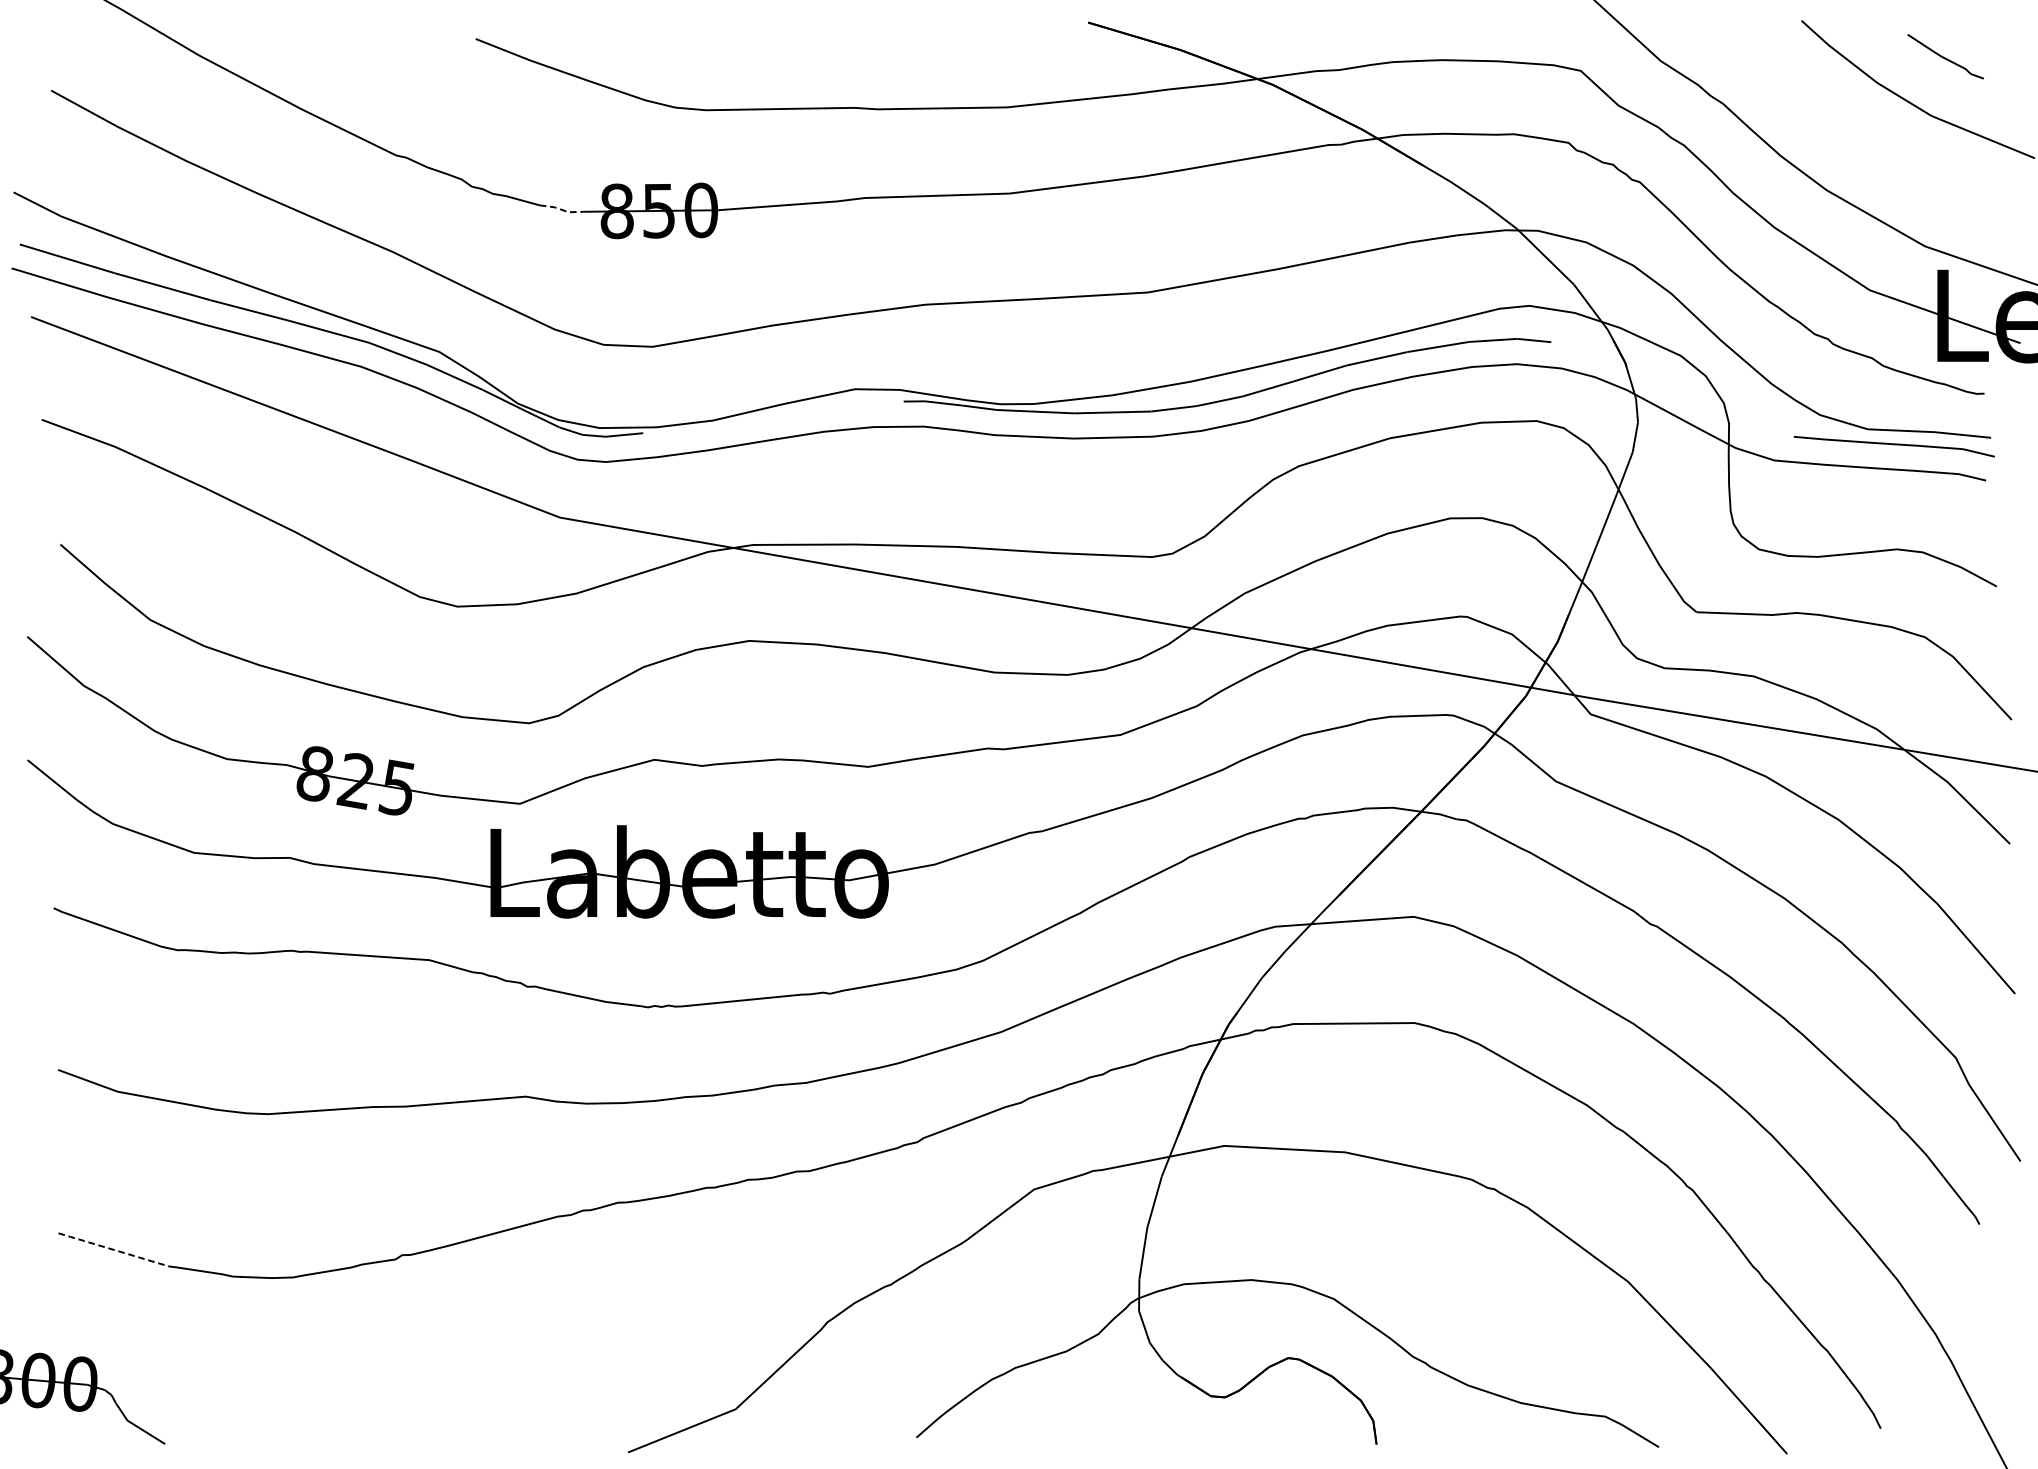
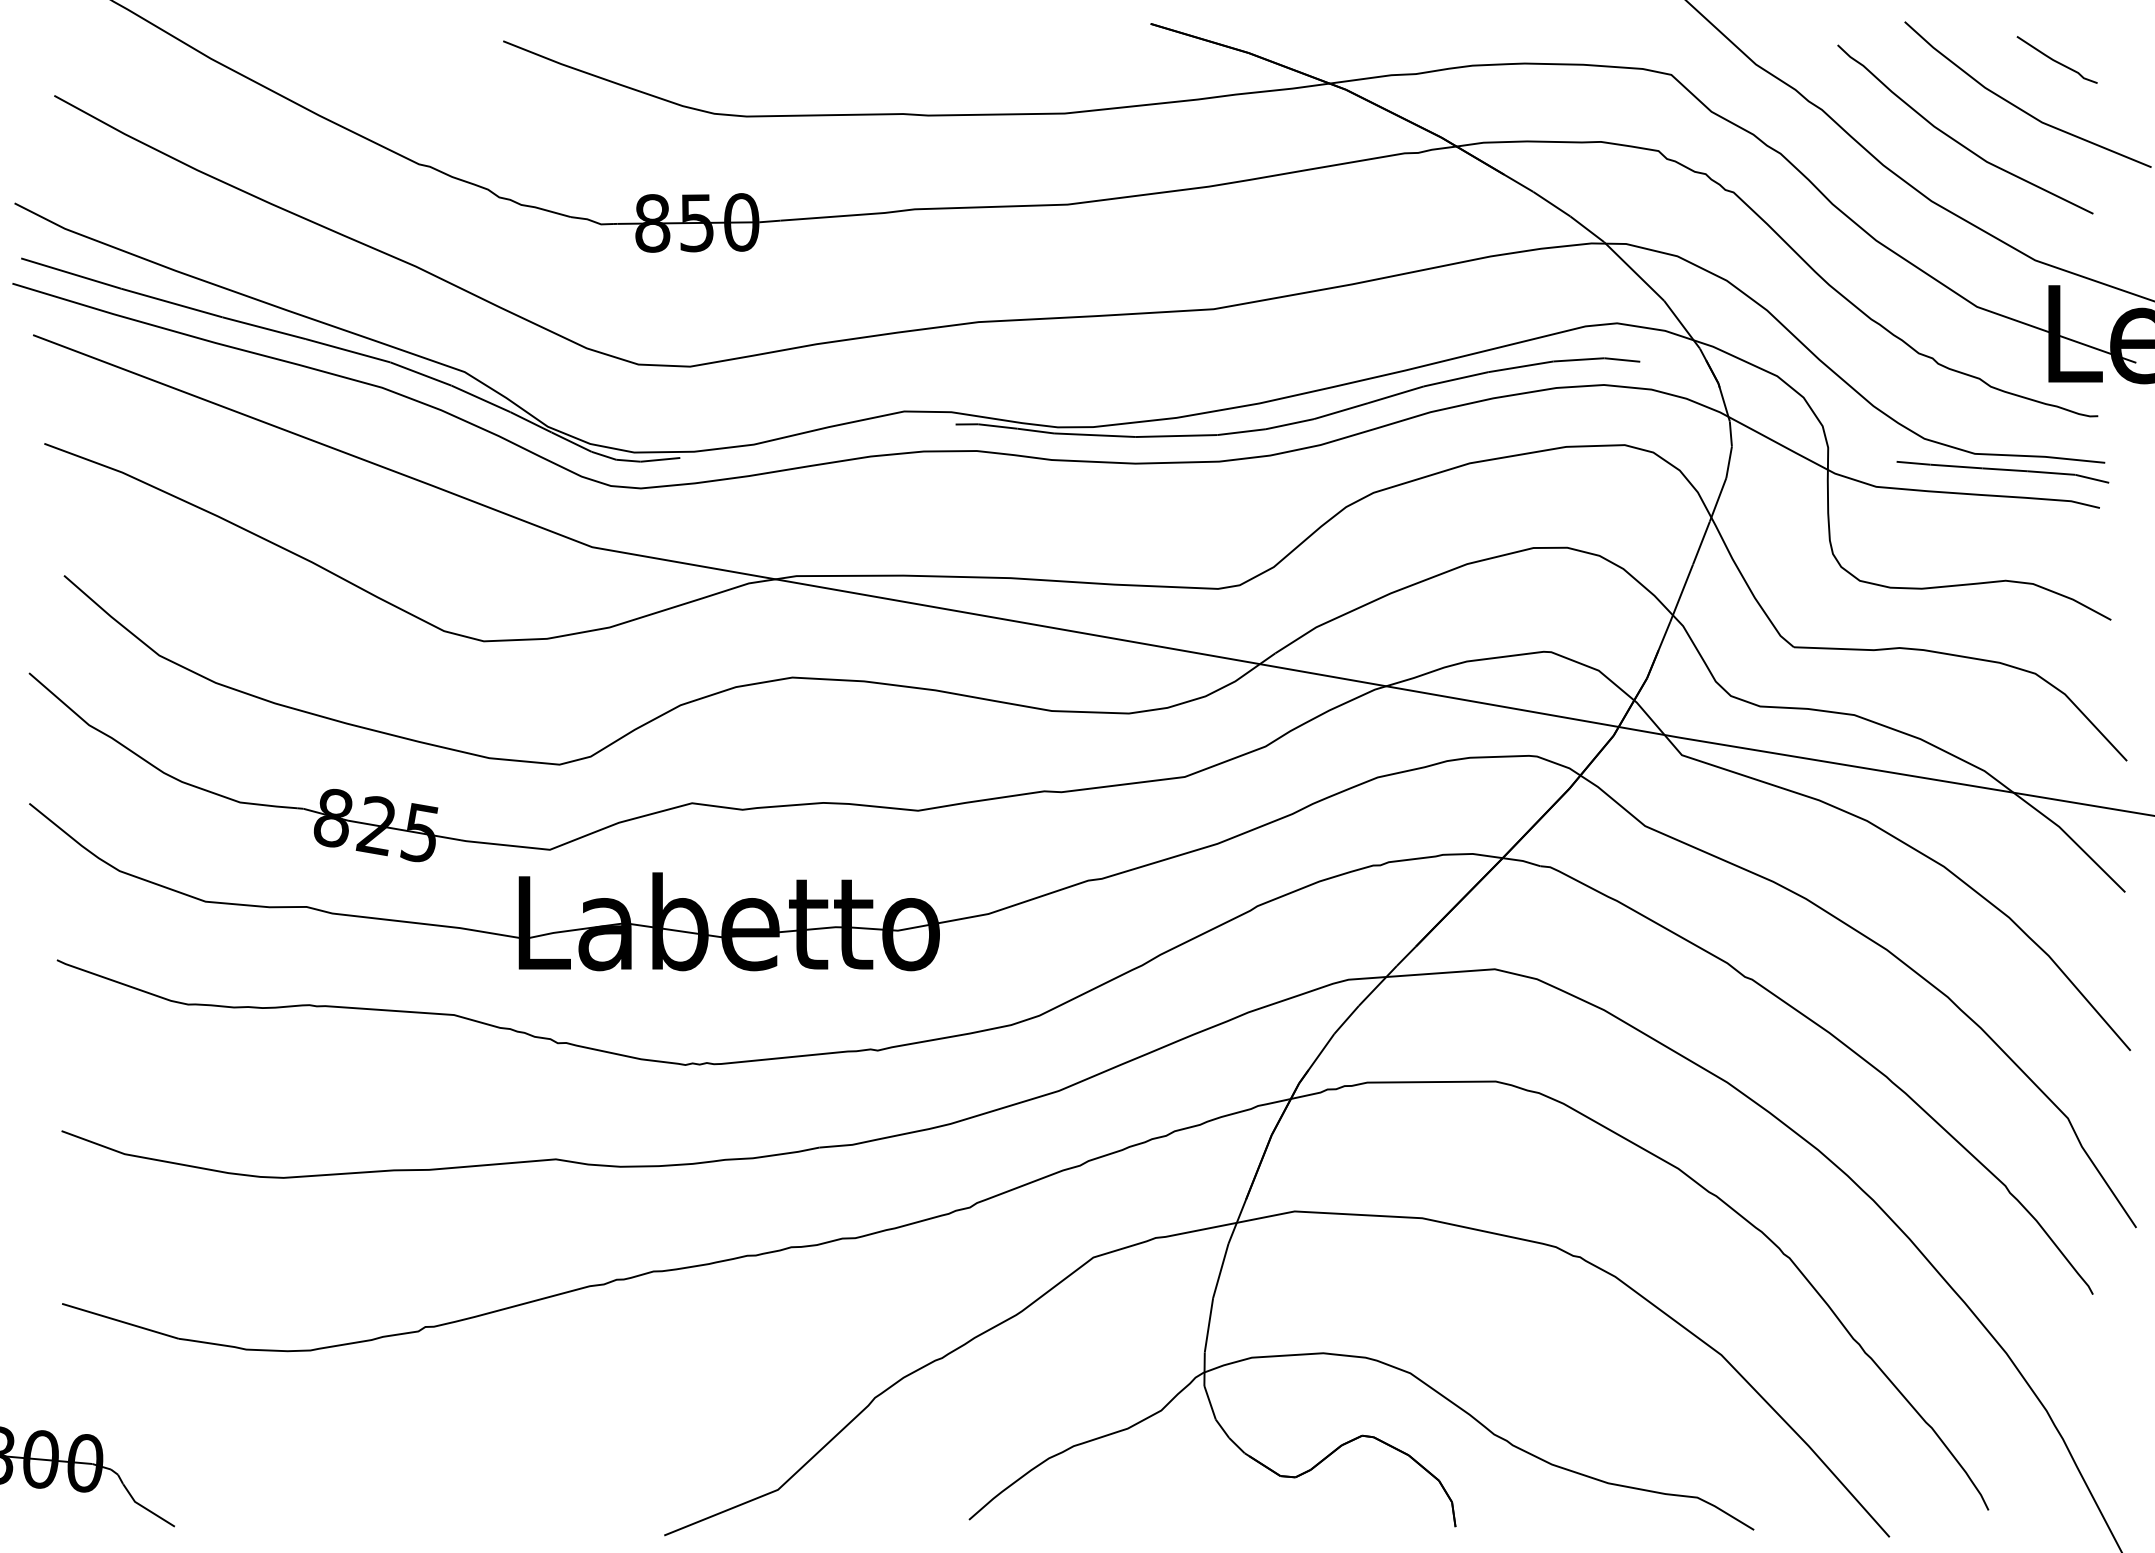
curve: (1852, 133) -> (1958, 141), added
line: (560, 209) -> (592, 221), dashed -> solid
line: (112, 1250) -> (119, 1321), dashed -> solid

